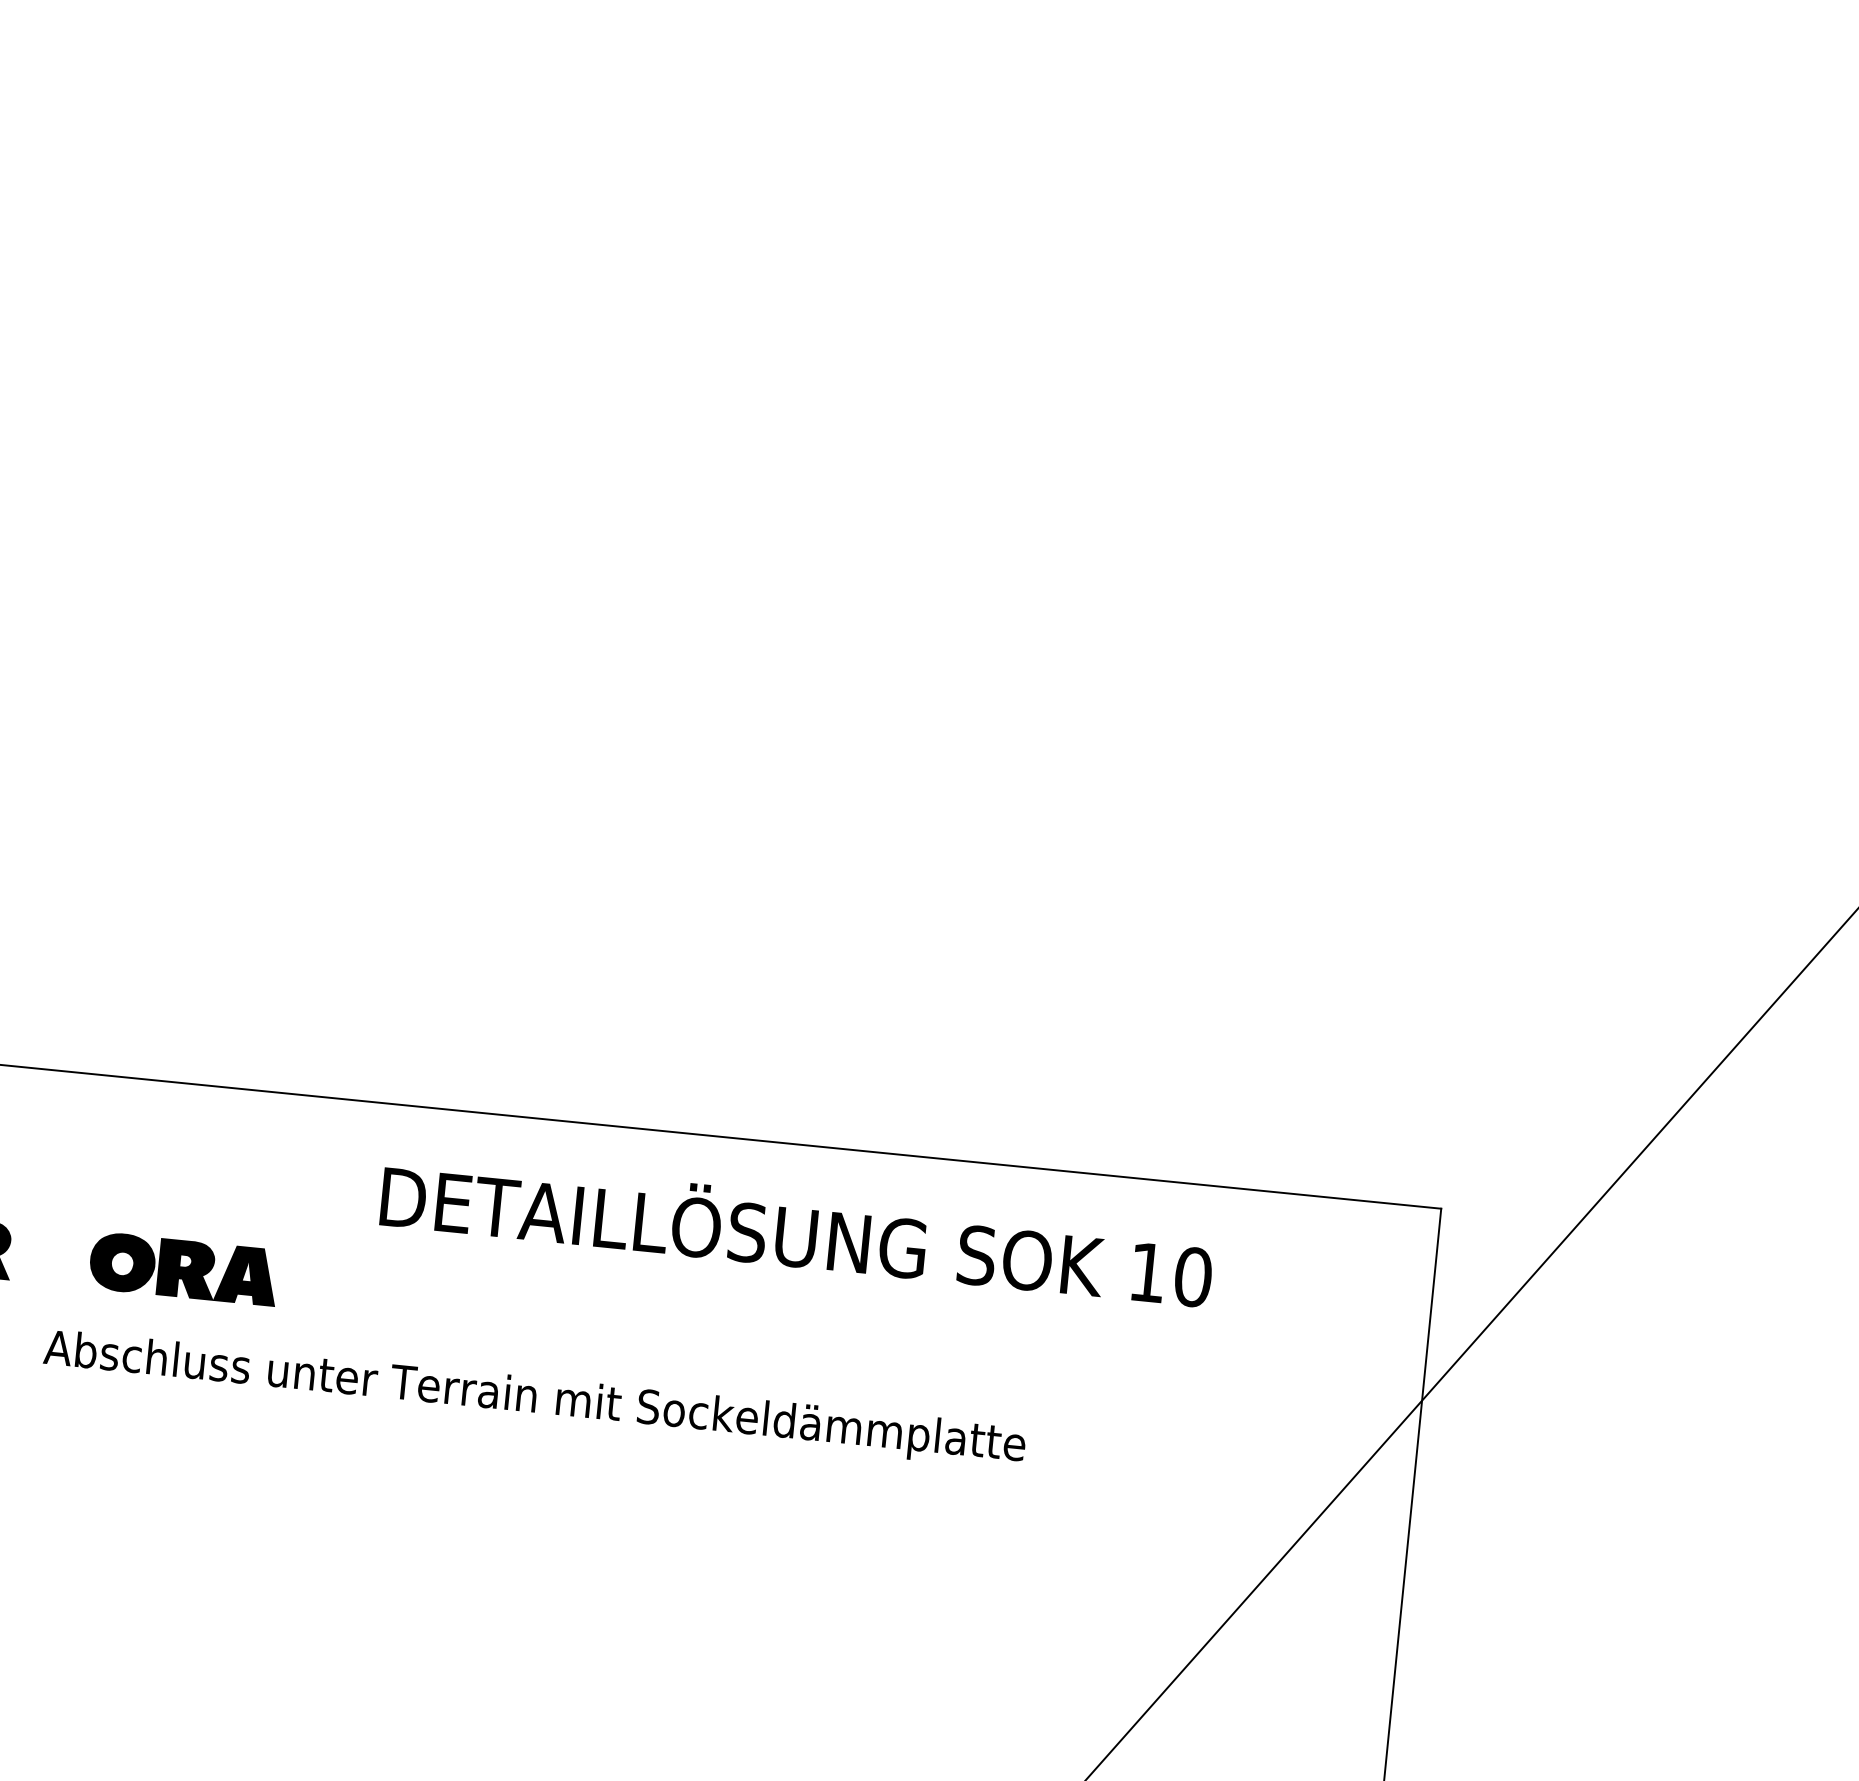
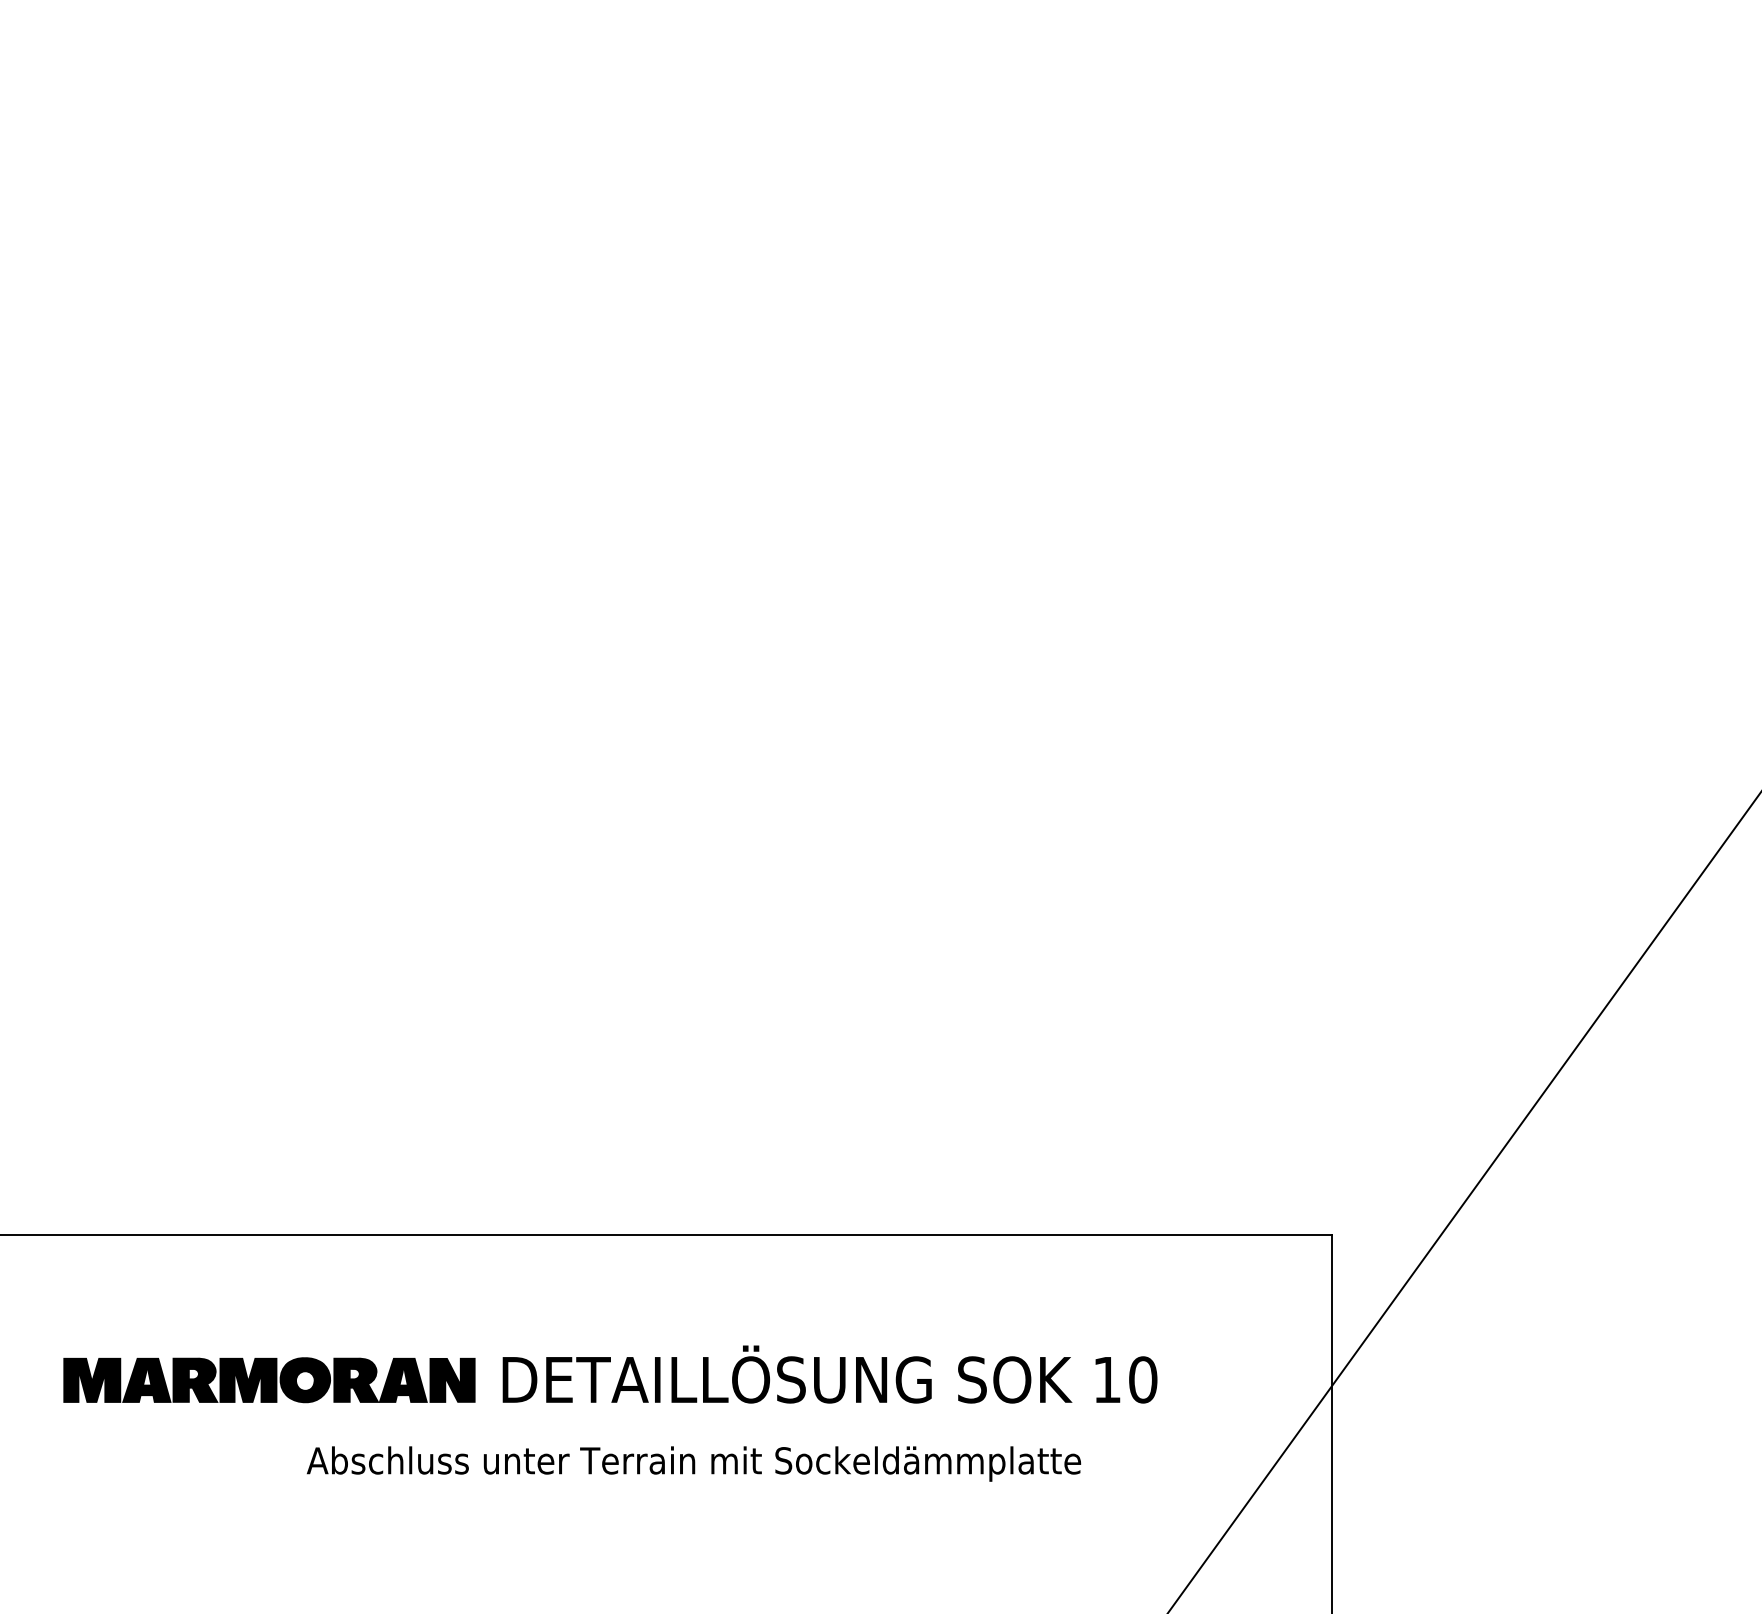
text: (796, 1230) -> (829, 1374), moved
fill: (50, 1254) -> (248, 1379), added
fill: (309, 1280) -> (452, 1379), added
text: (534, 1398) -> (693, 1463), moved

